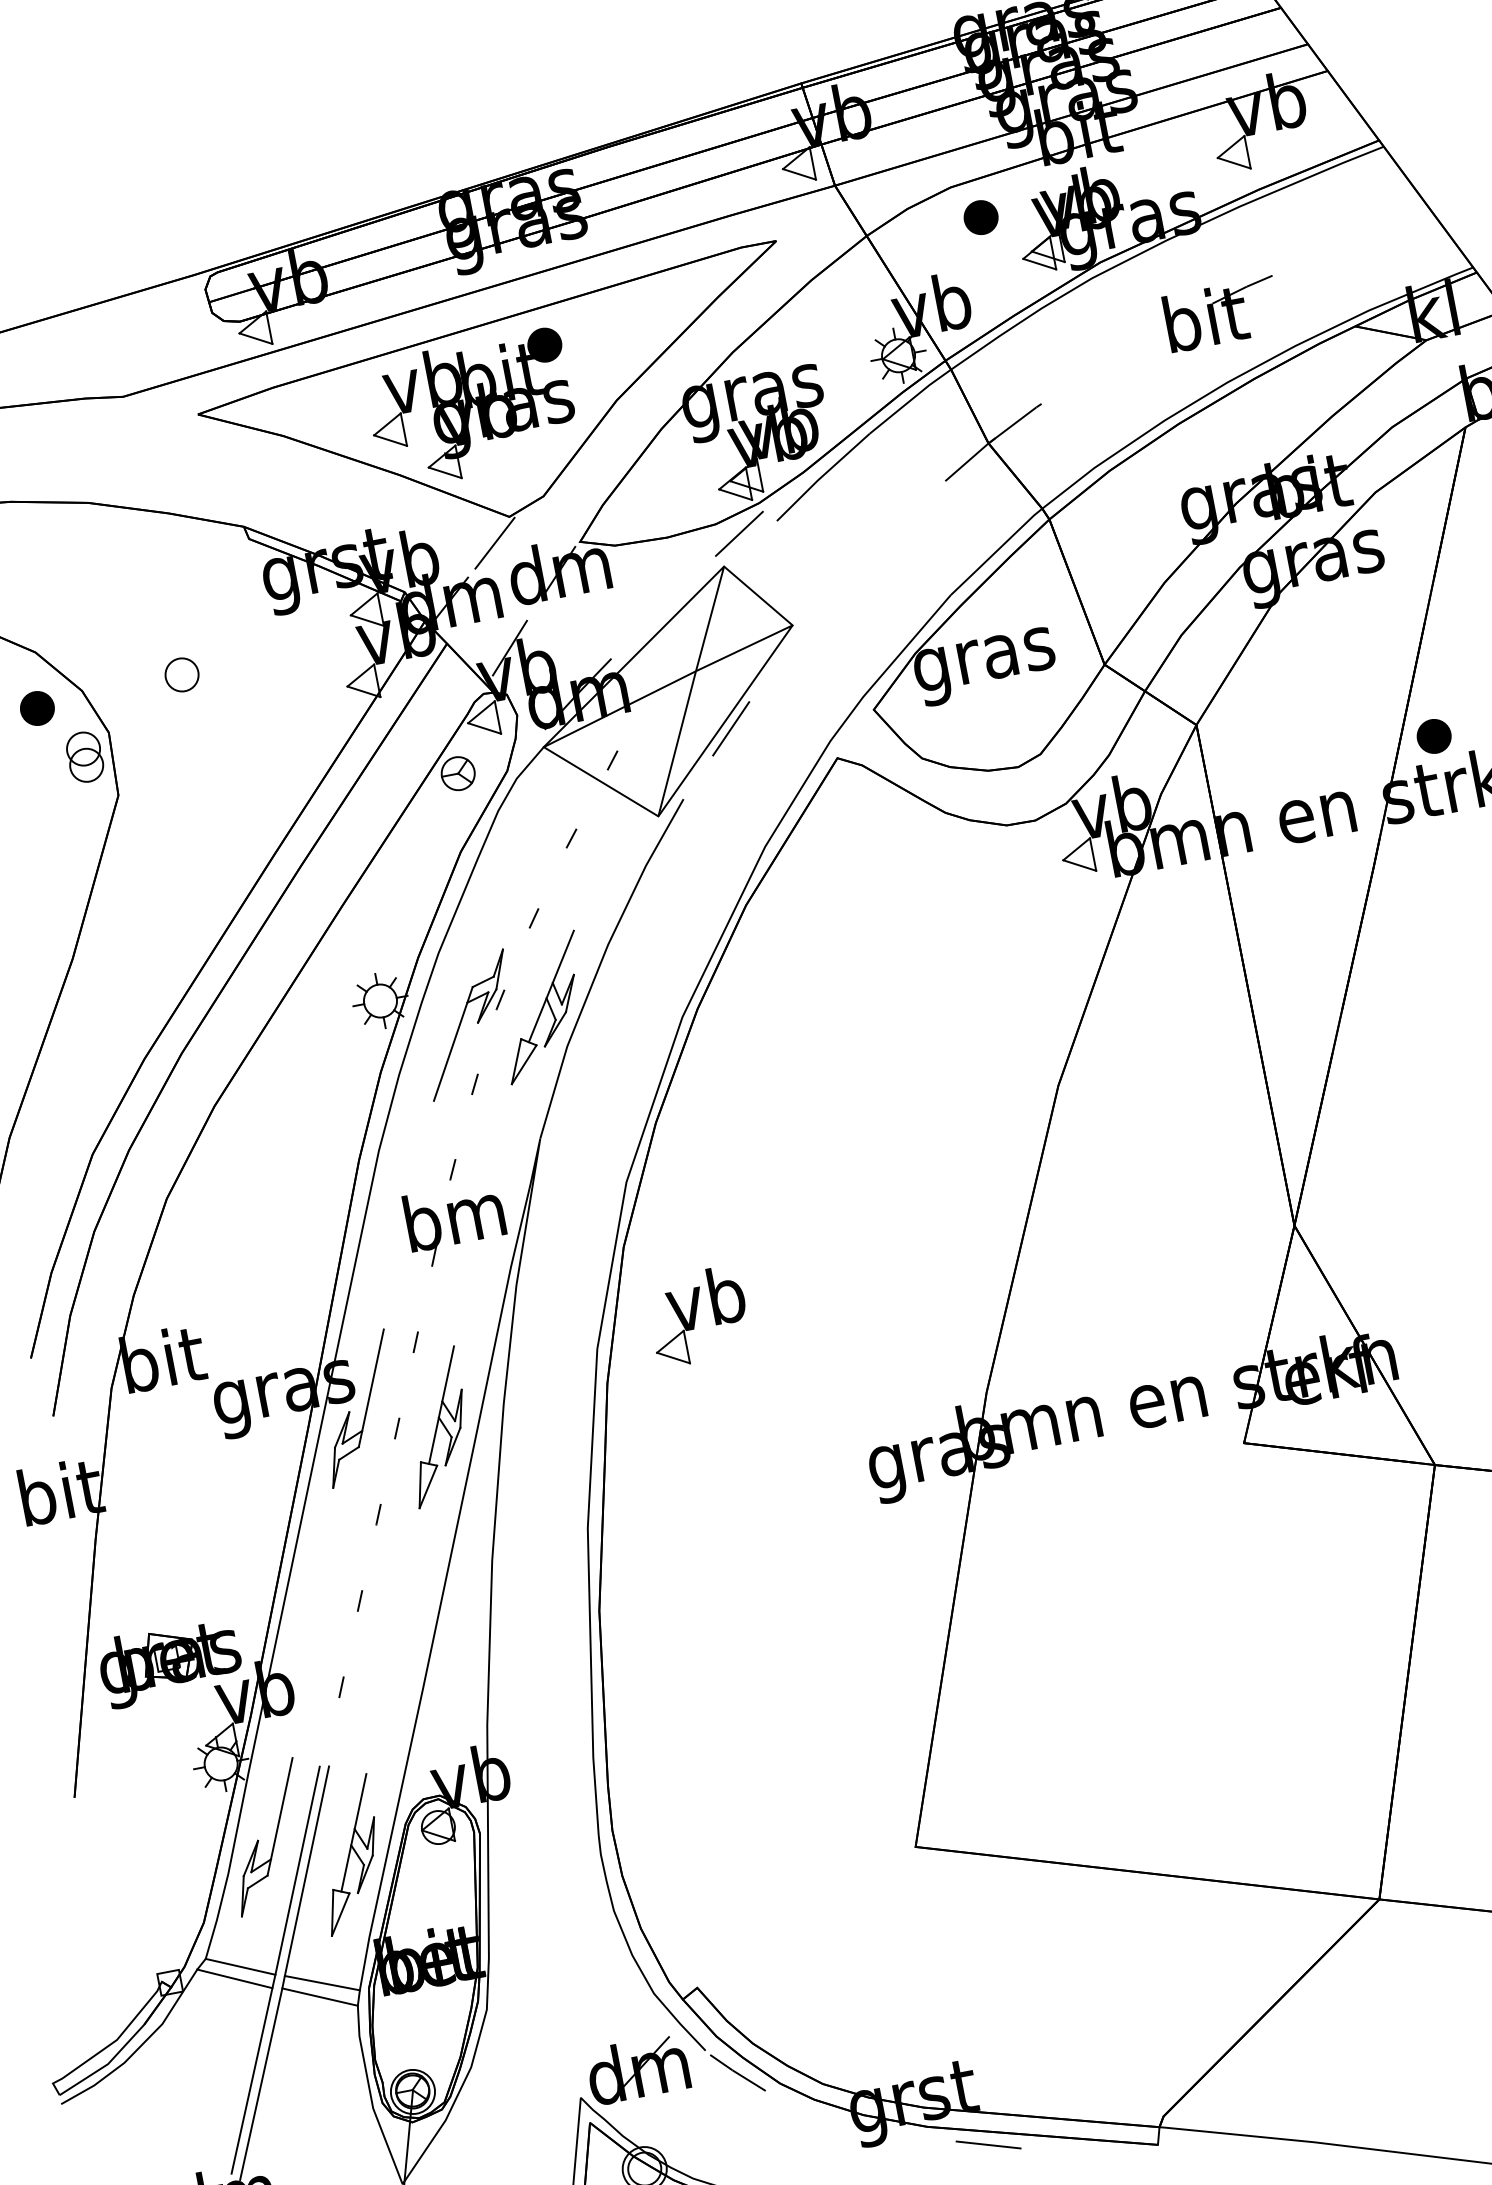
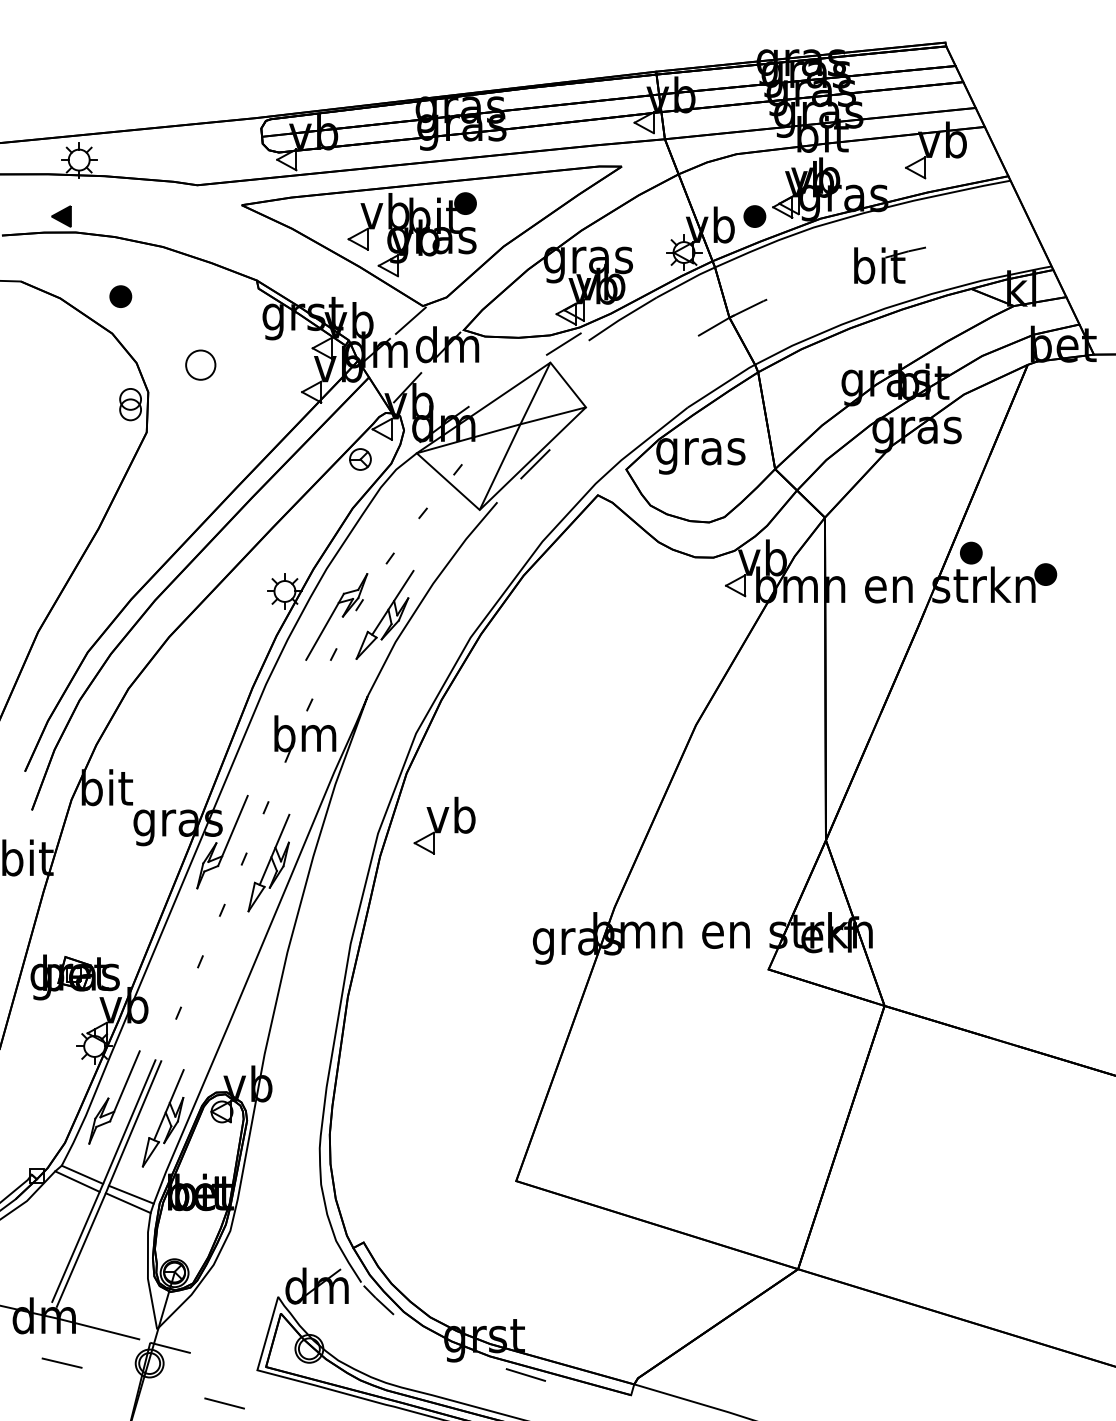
part: (980, 217) -> (754, 216), moved
part: (181, 674) -> (200, 364), size x1.4
part: (36, 708) -> (120, 296), moved

